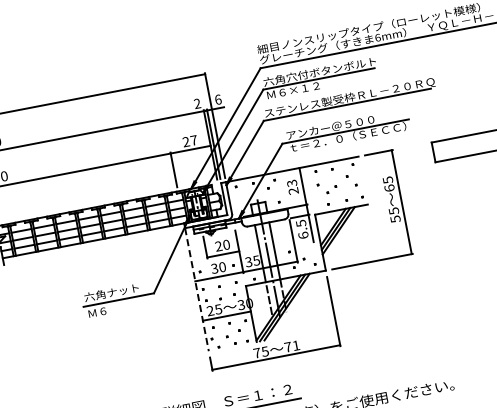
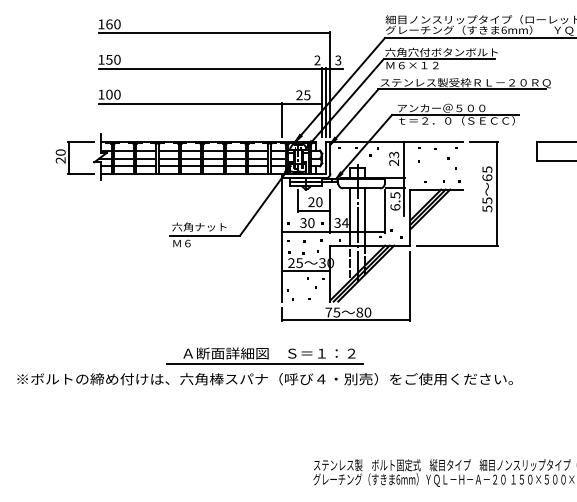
text: (218, 99) -> (338, 60), 6 -> 3
text: (194, 140) -> (307, 95), 27 -> 25
text: (256, 260) -> (345, 222), 35 -> 34
line: (197, 290) -> (282, 240), dashed -> solid
text: (291, 346) -> (363, 312), 71 -> 80

